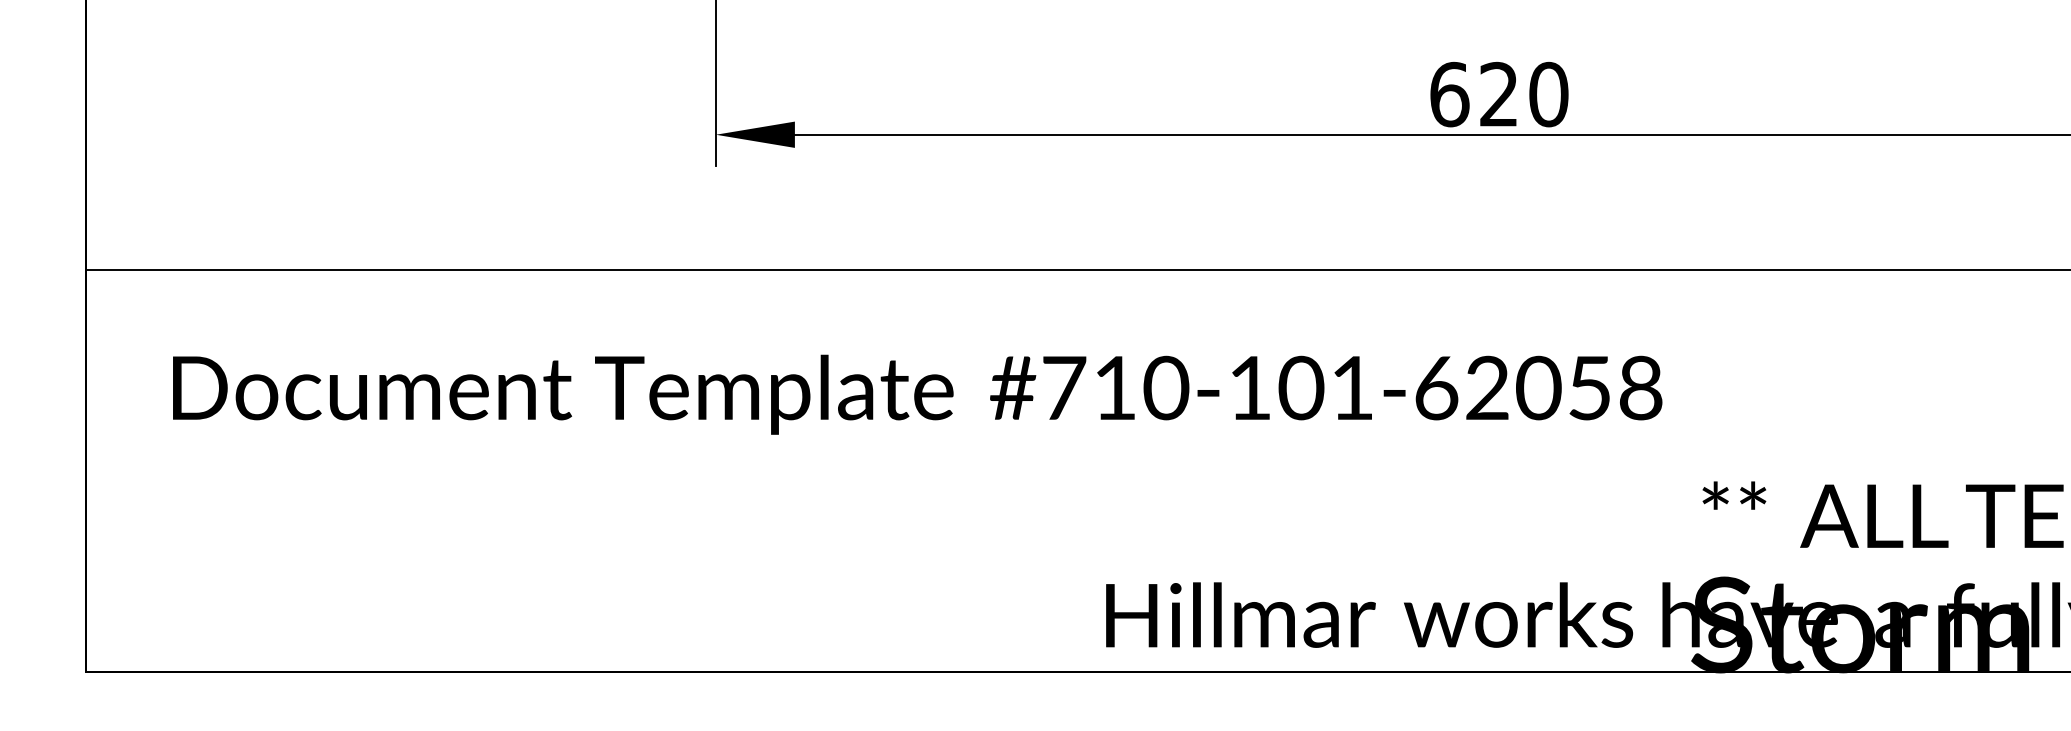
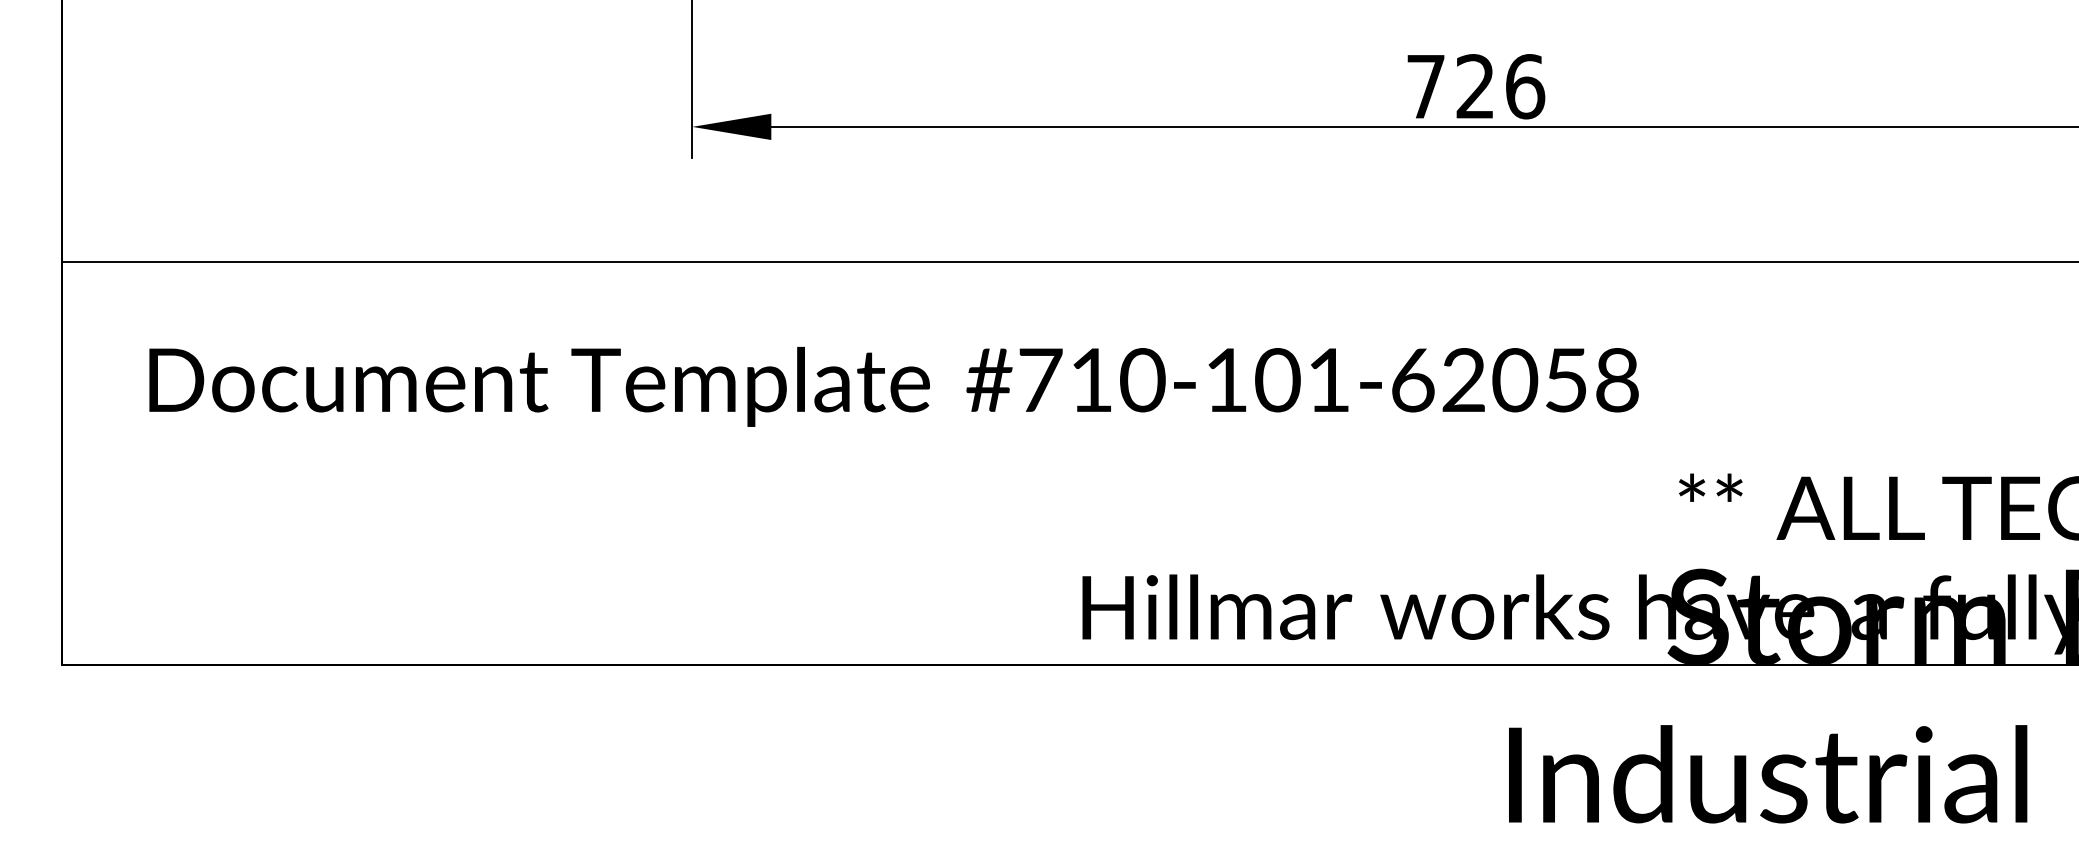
text: (1499, 94) -> (1475, 86), 620 -> 726

